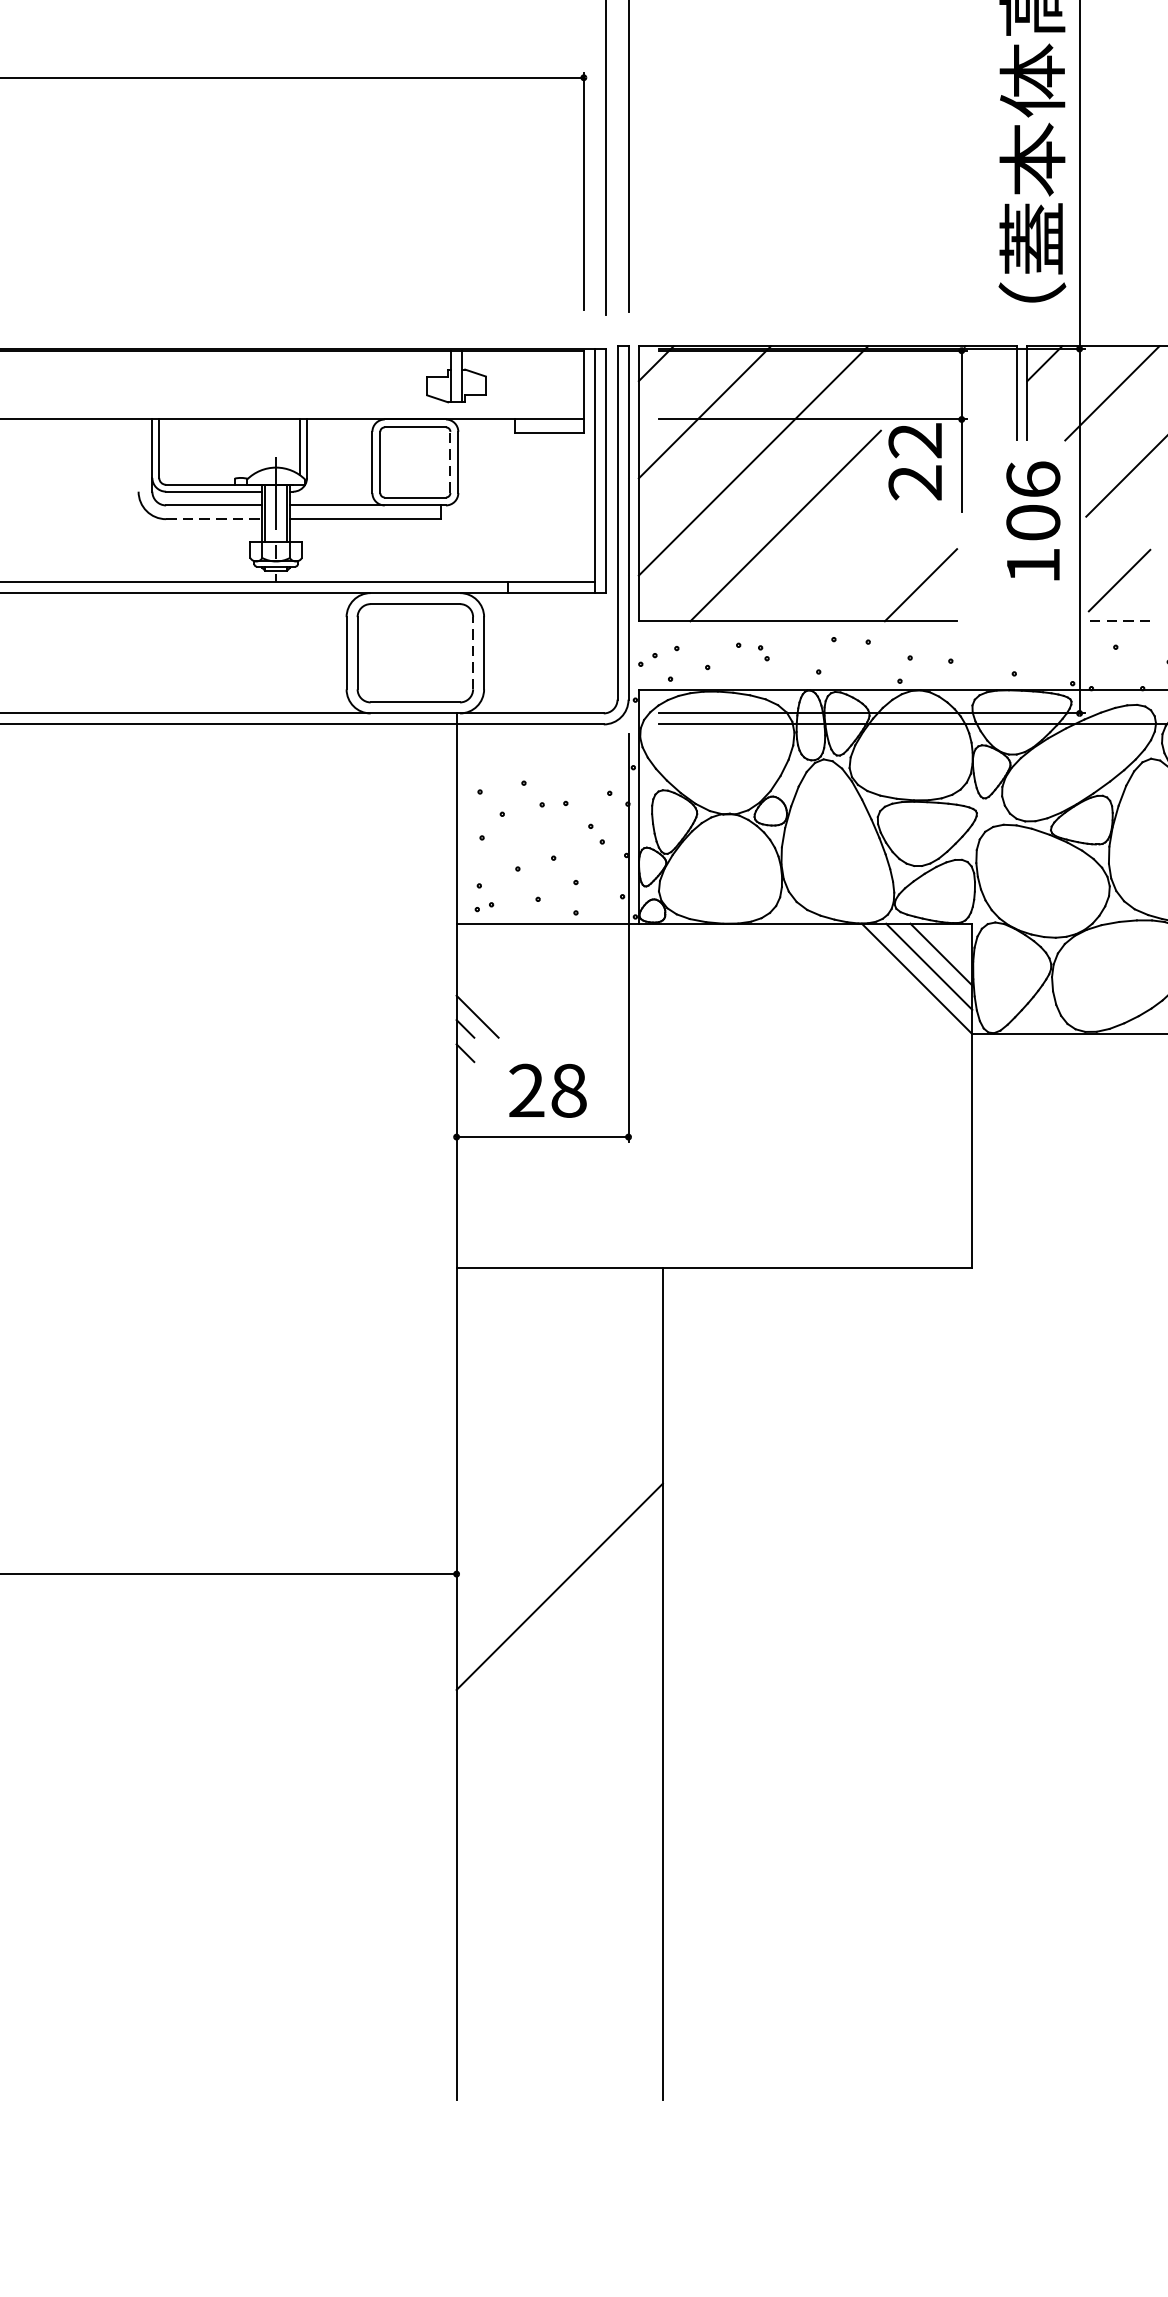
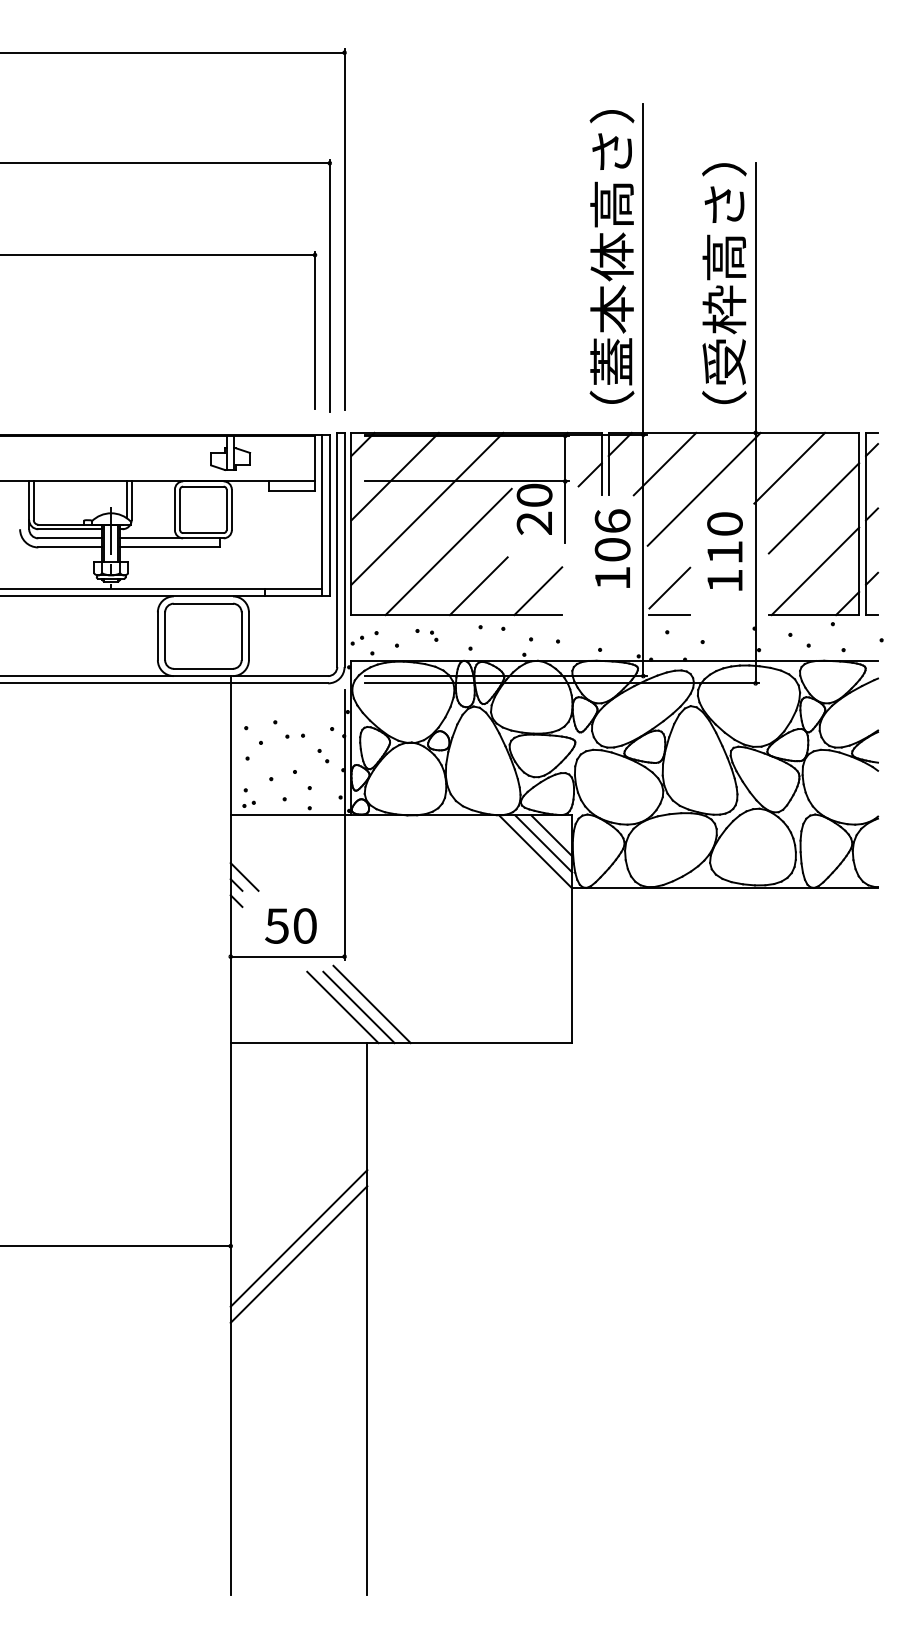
line: (998, 409) -> (589, 474), added
text: (915, 440) -> (534, 495), 22 -> 20
line: (450, 461) -> (226, 509), dashed -> solid
line: (214, 519) -> (70, 547), dashed -> solid
line: (830, 578) -> (478, 586), added
line: (1119, 621) -> (669, 615), dashed -> solid
line: (472, 653) -> (241, 636), dashed -> solid
text: (546, 1089) -> (290, 925), 28 -> 50
line: (669, 1209) -> (371, 1004), added
line: (625, 1213) -> (342, 1007), added
line: (649, 1213) -> (358, 1007), added
line: (558, 1562) -> (298, 1238), added

